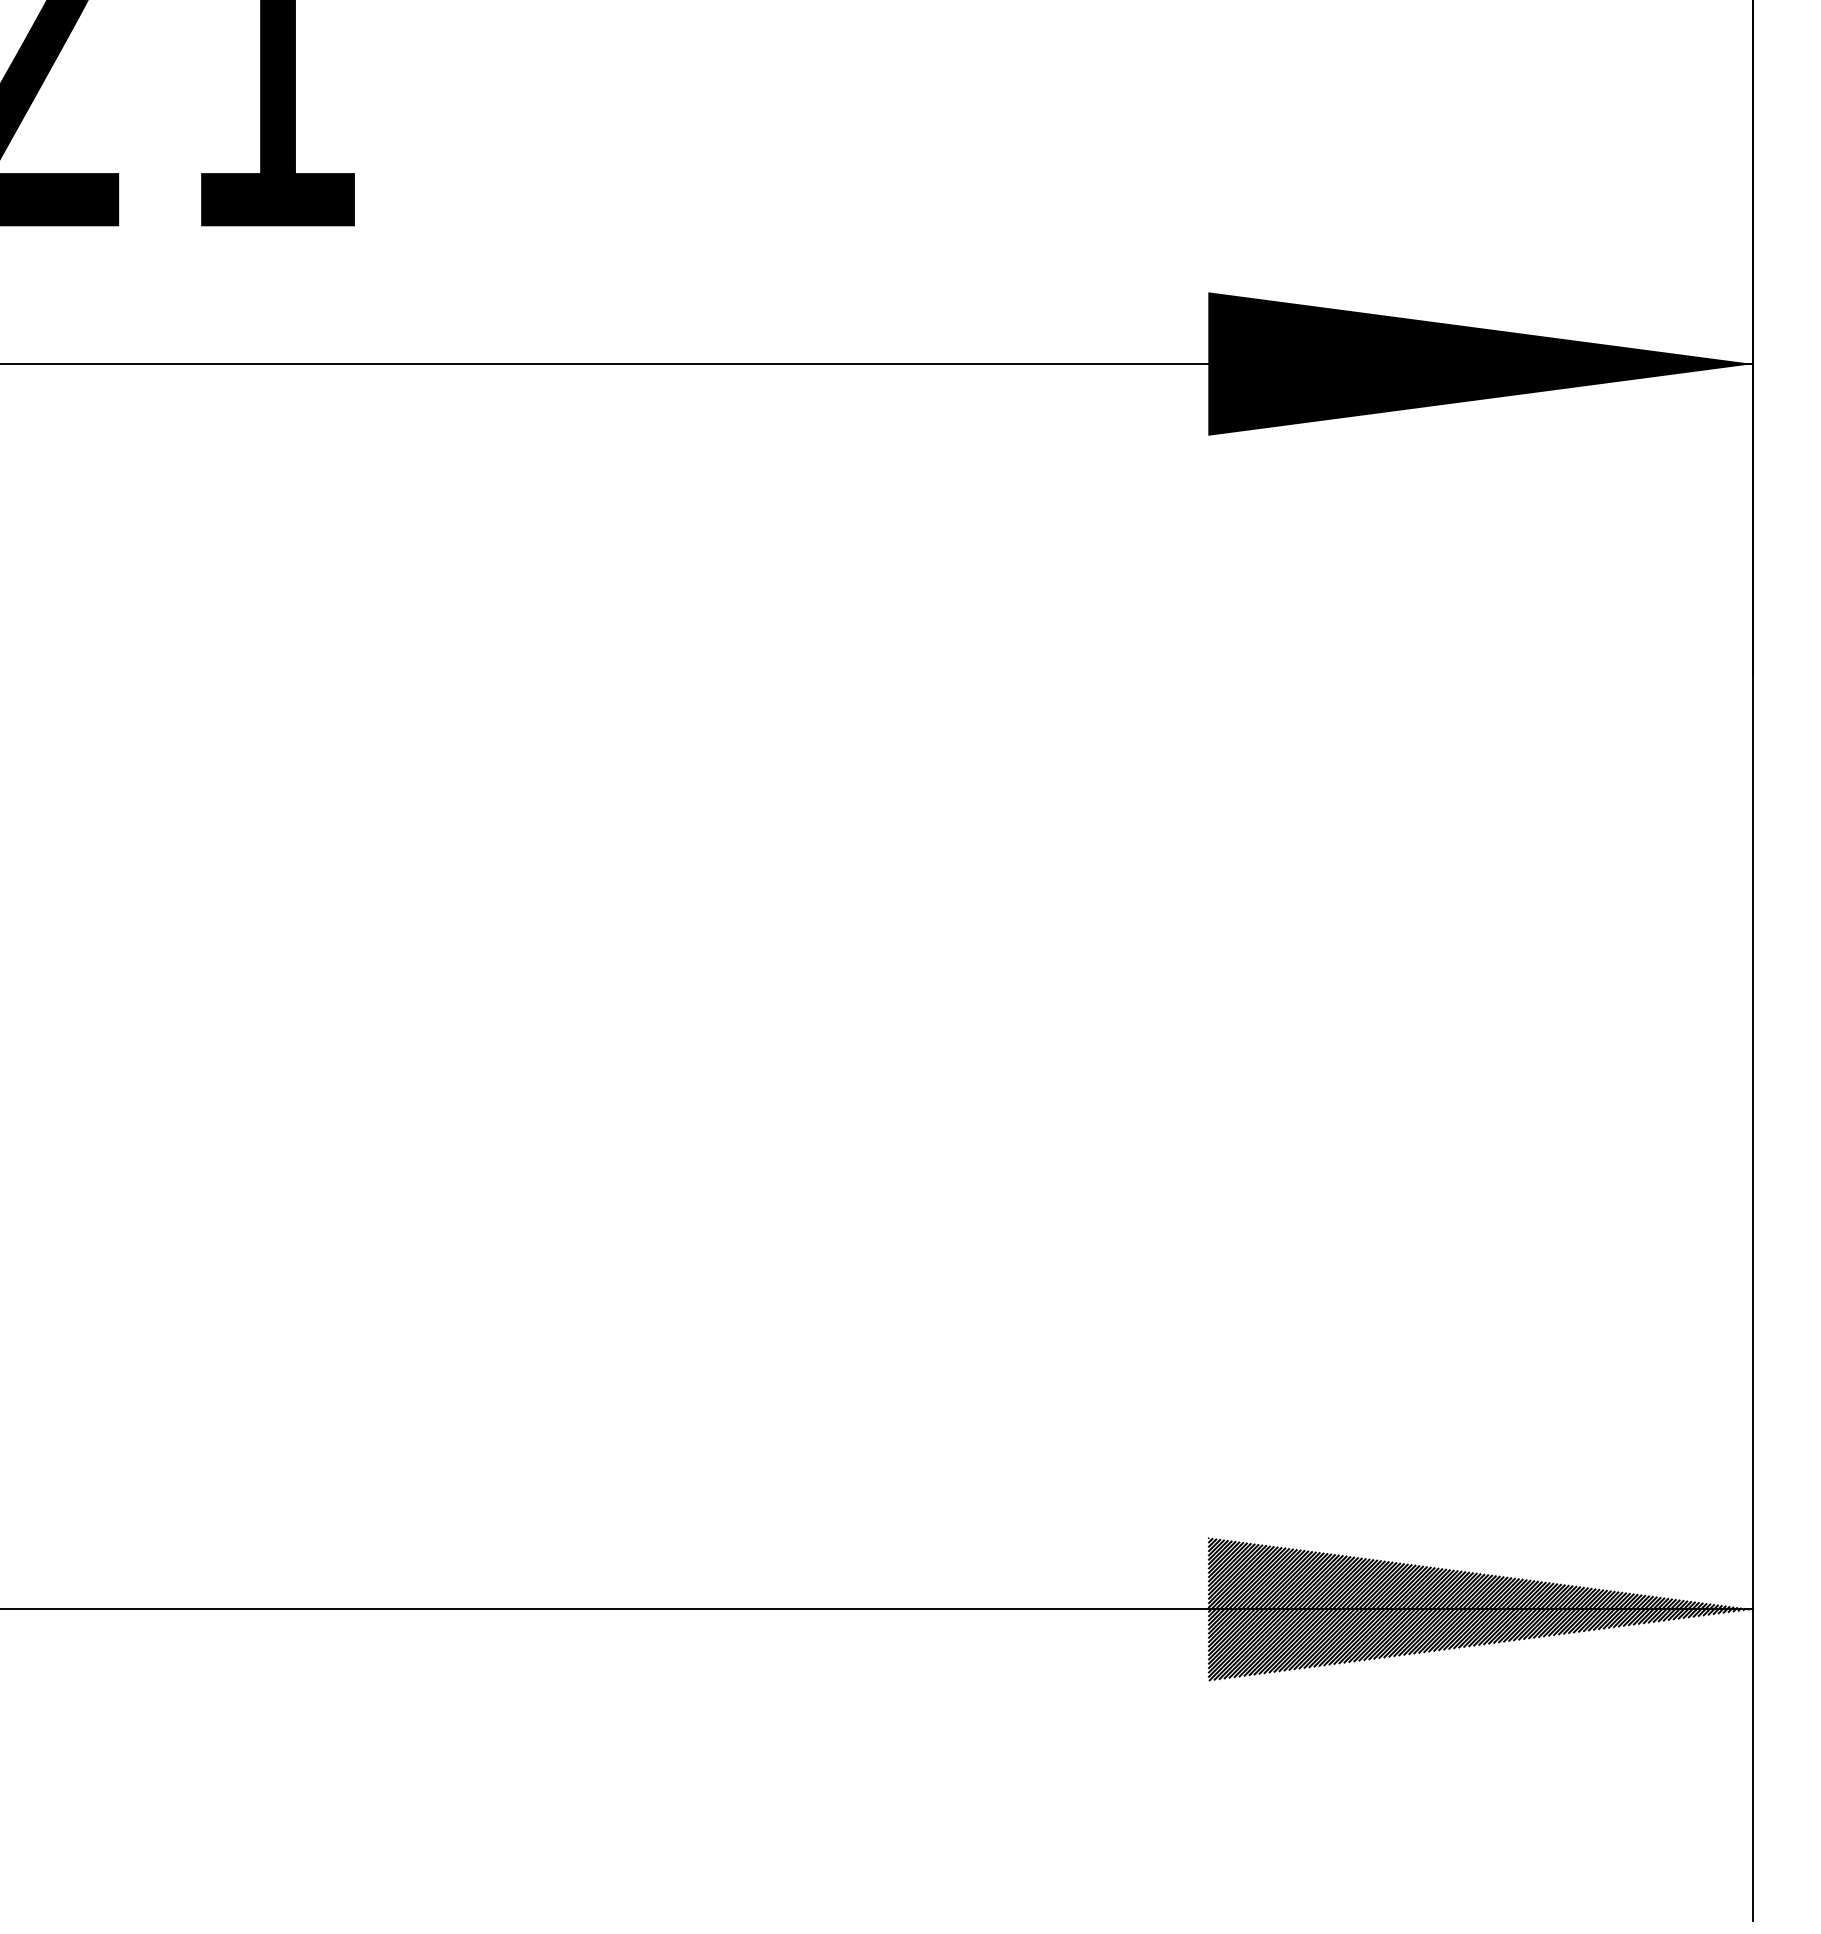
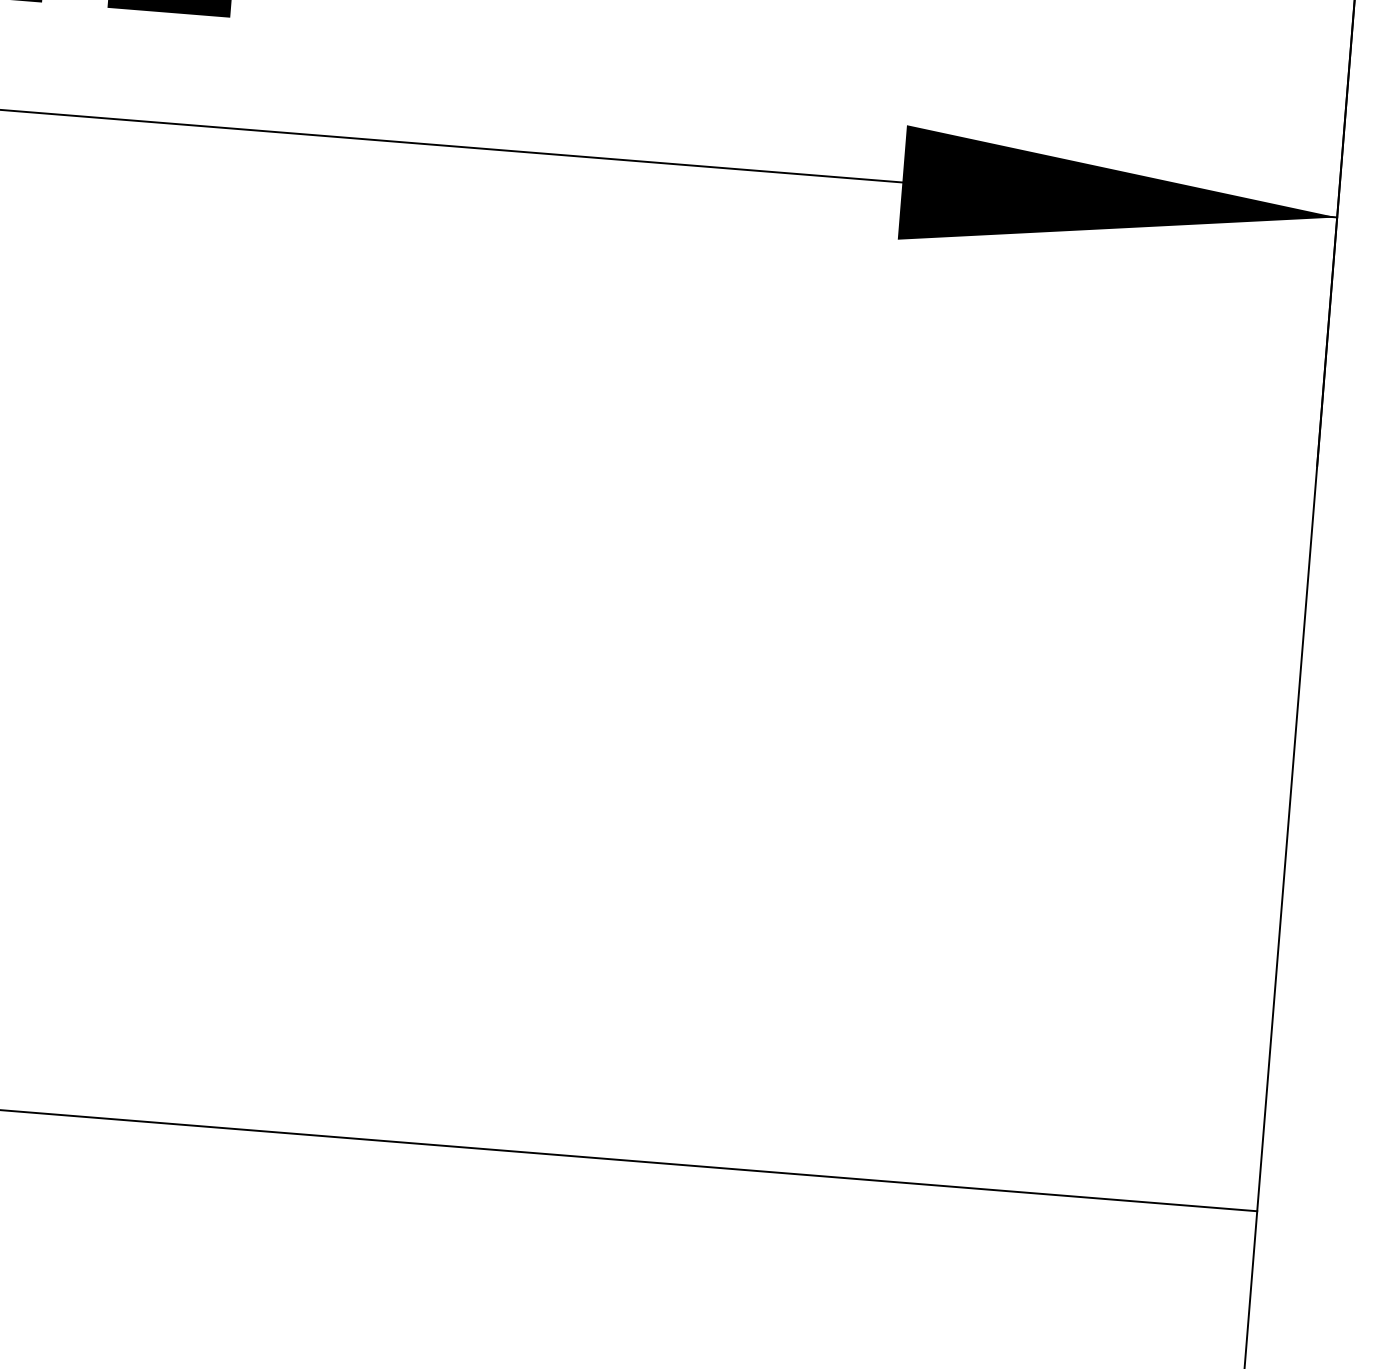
hatch: (1480, 1609) -> (1039, 1193), removed

